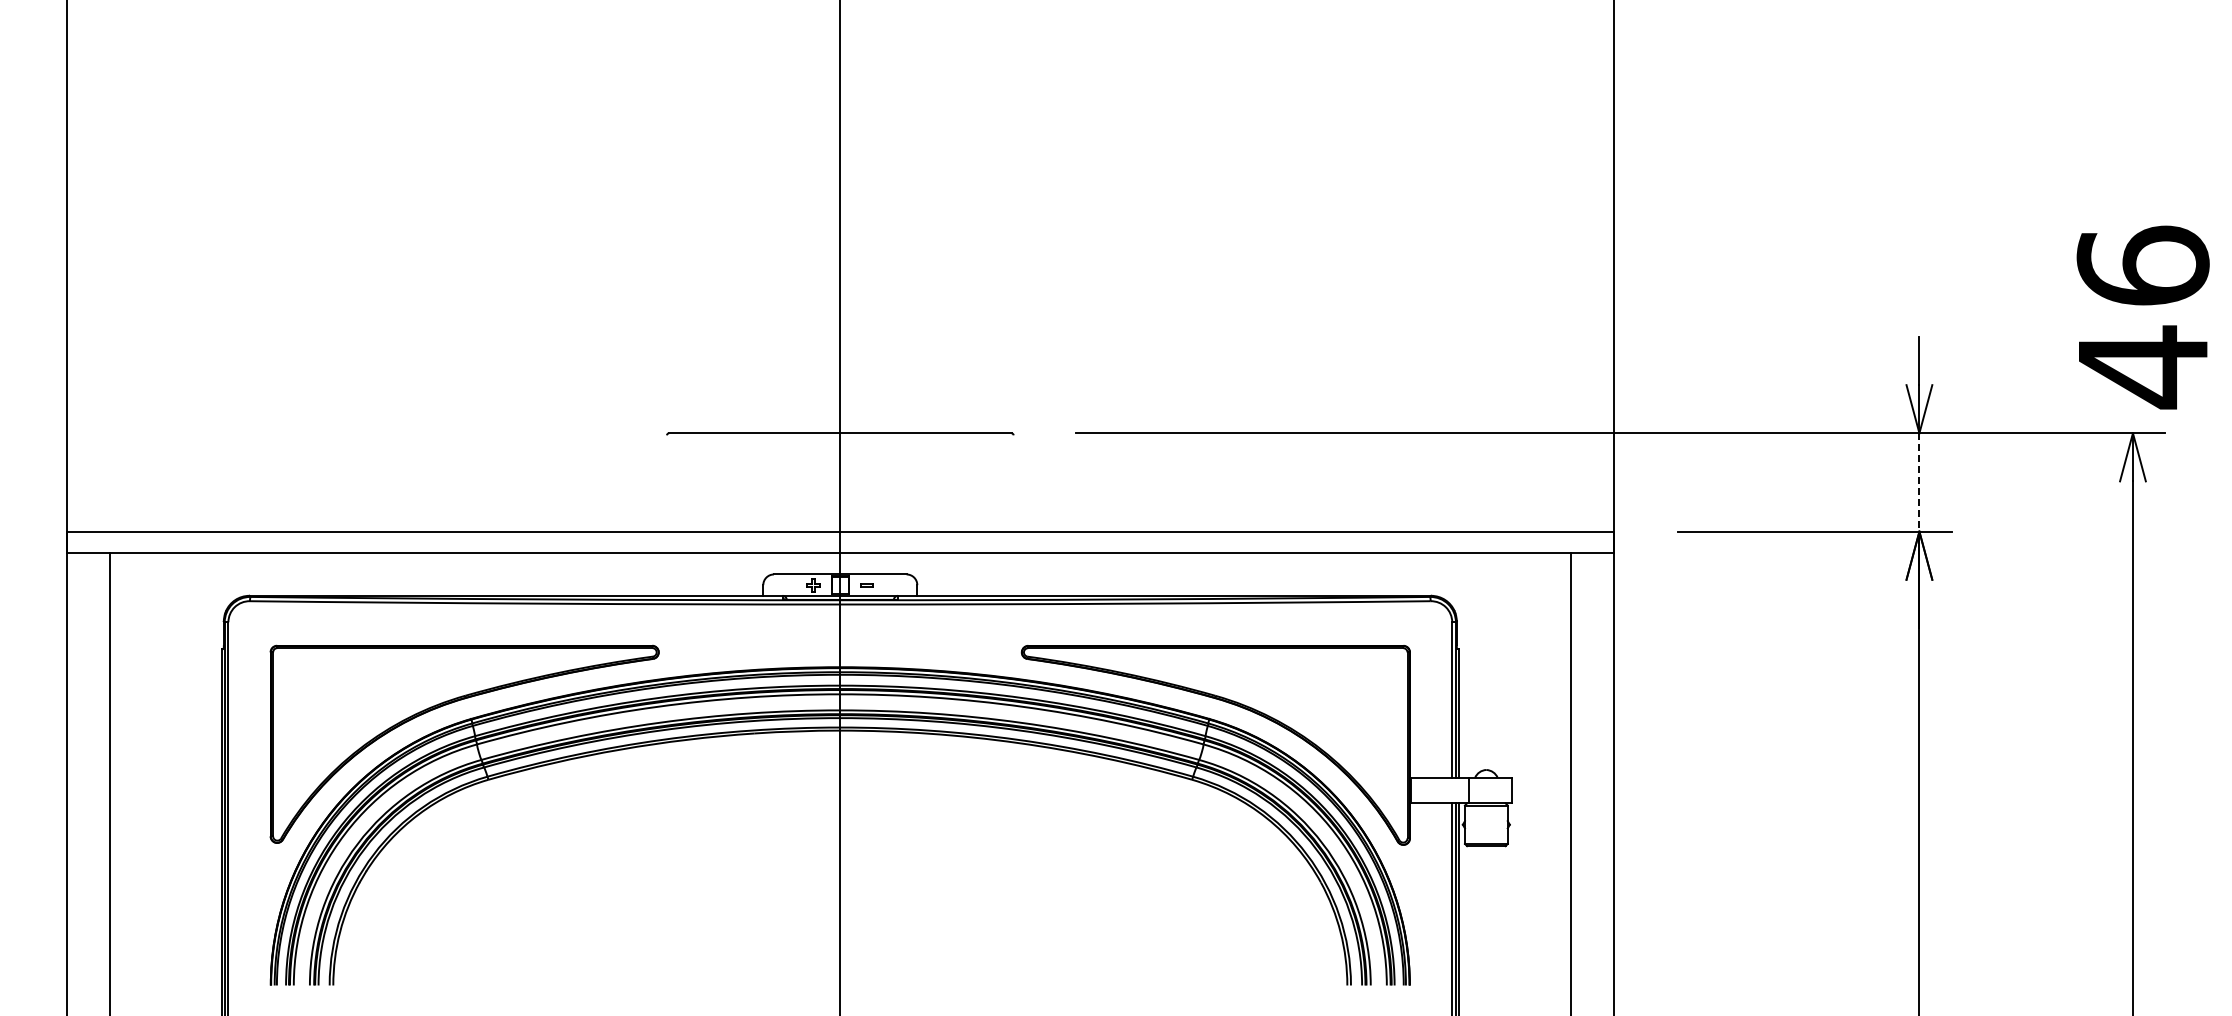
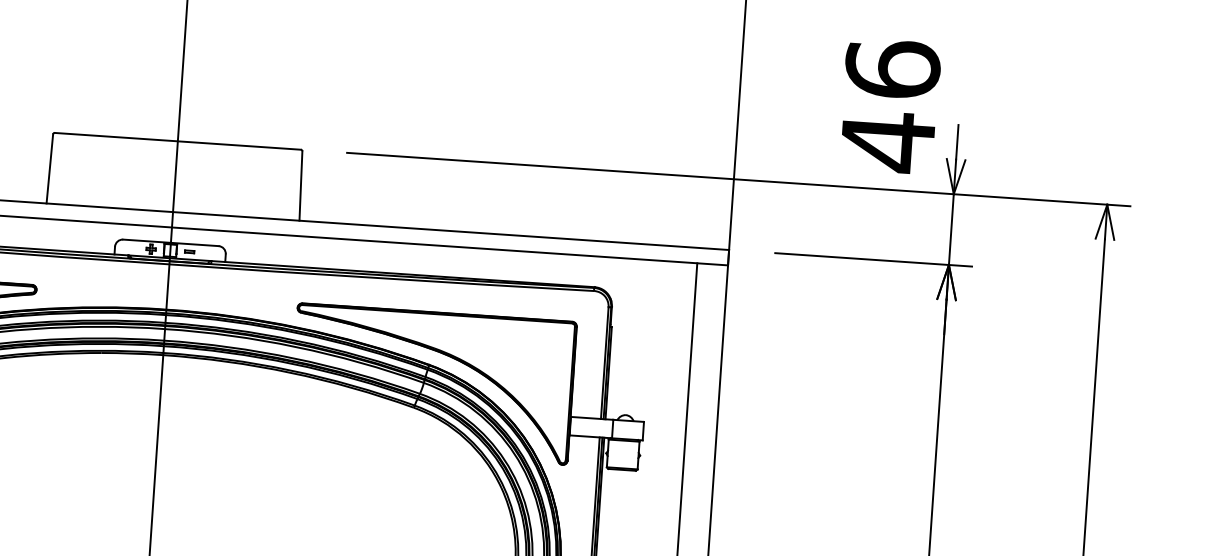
text: (2142, 317) -> (889, 106), moved
line: (1919, 482) -> (951, 229), dashed -> solid
line: (665, 483) -> (49, 168), added
line: (1014, 483) -> (300, 185), added

